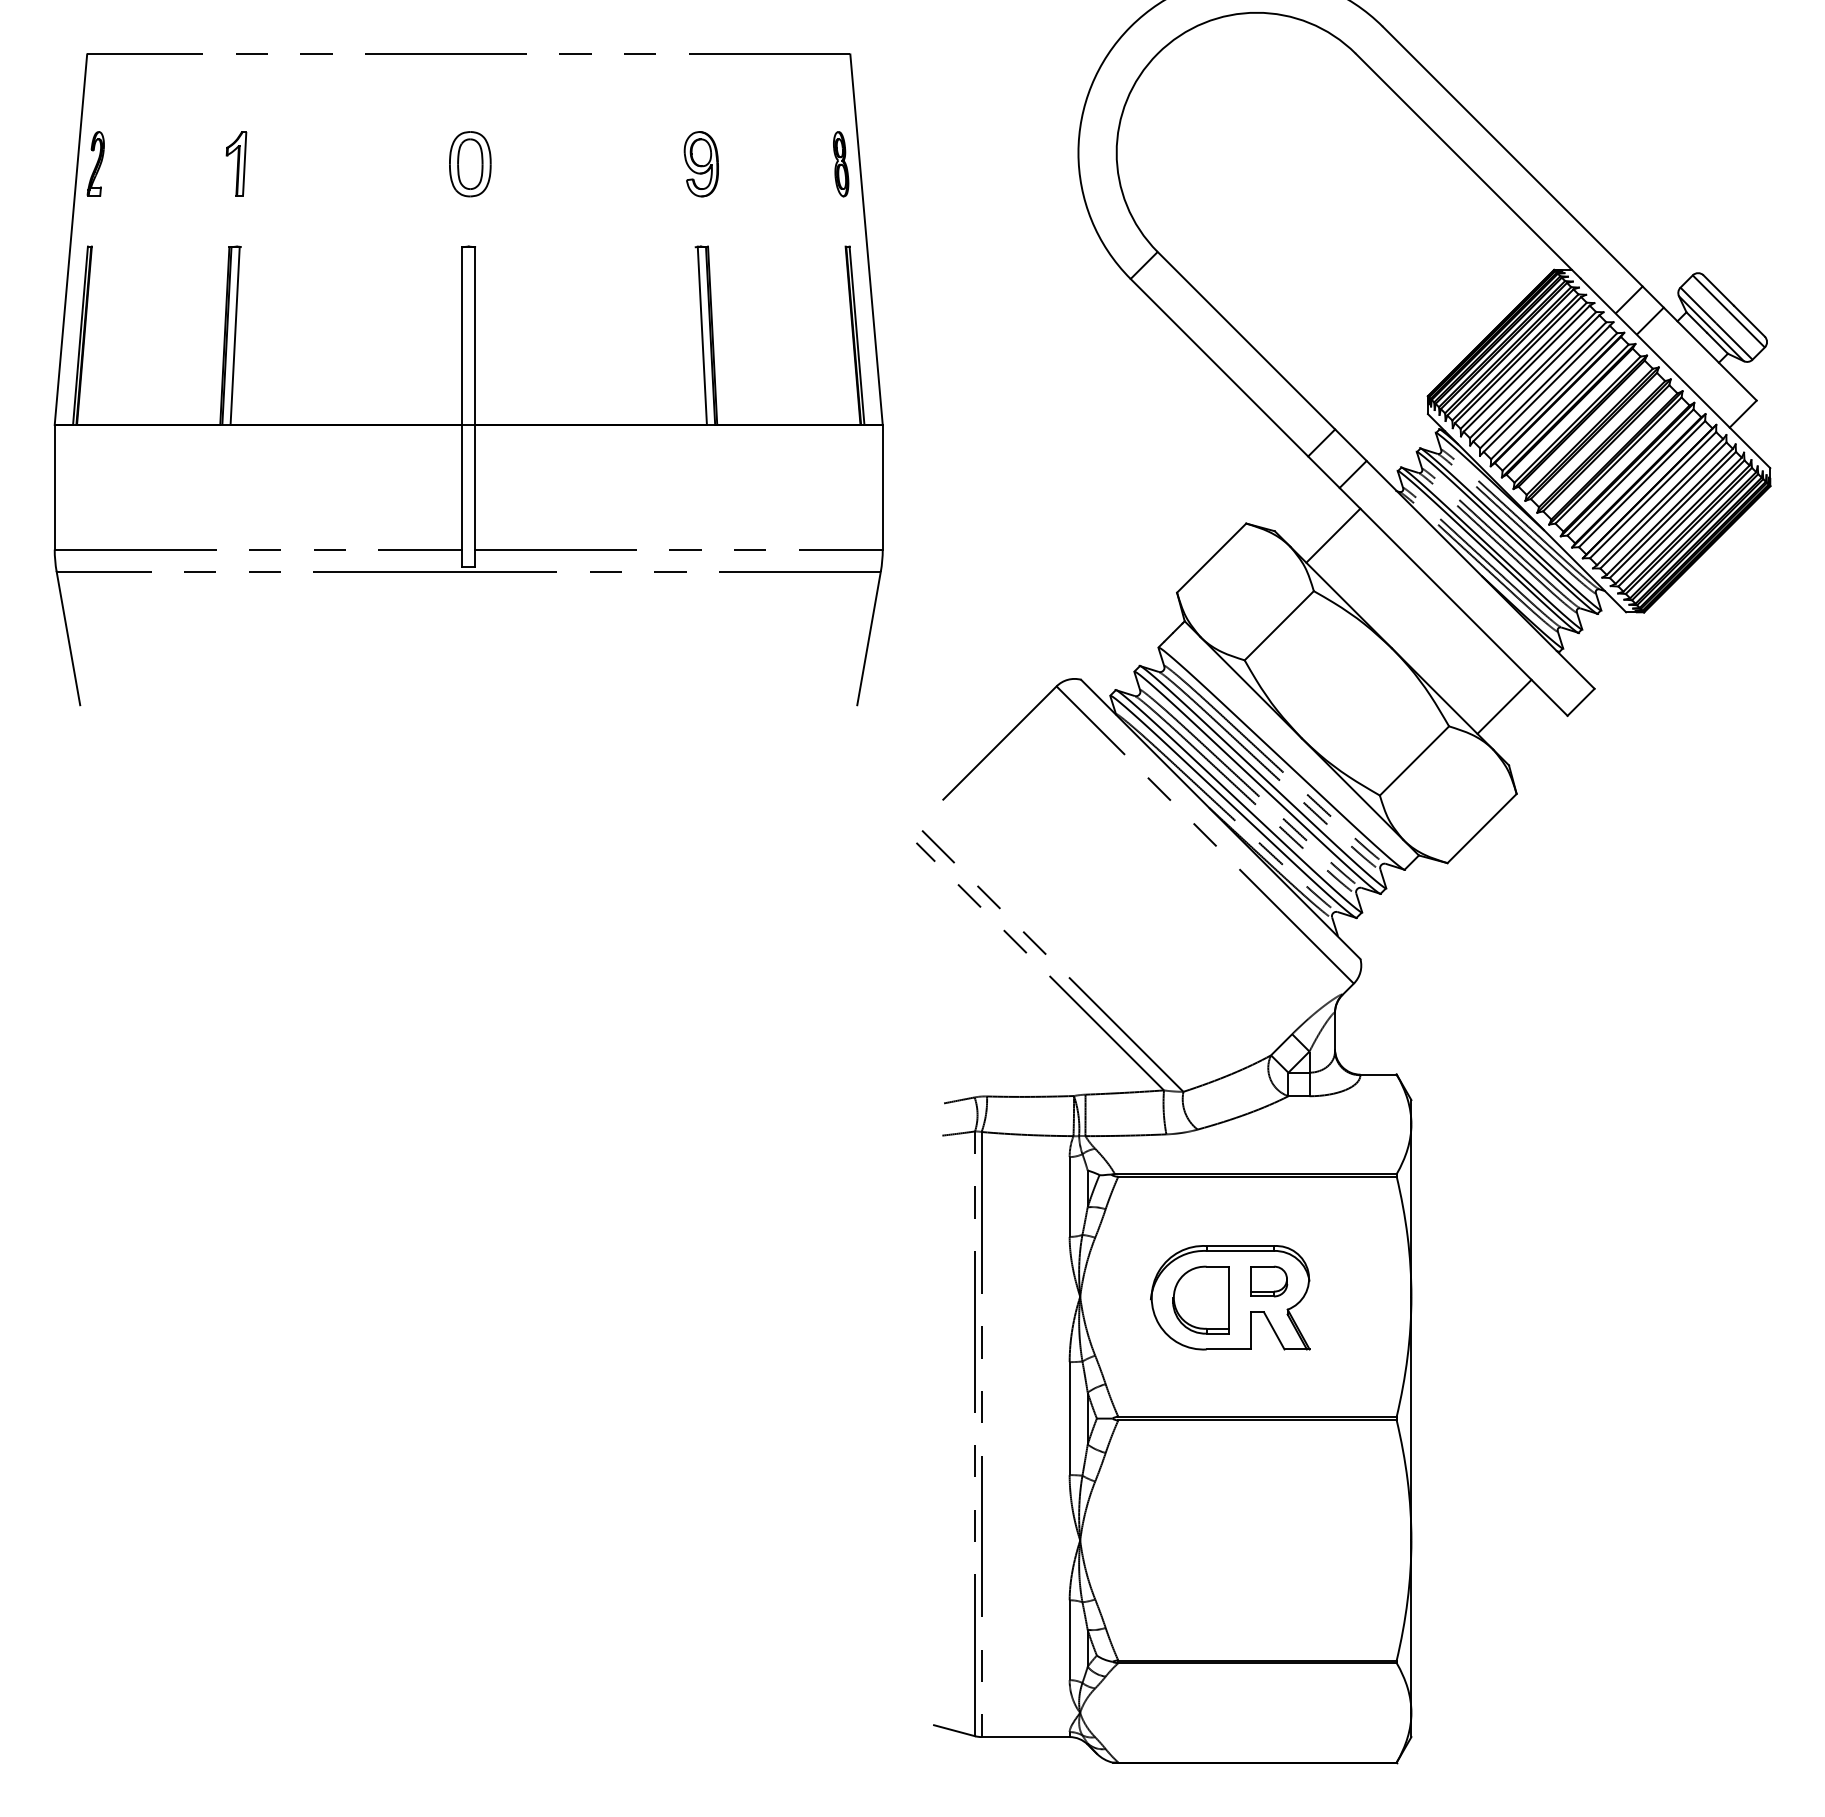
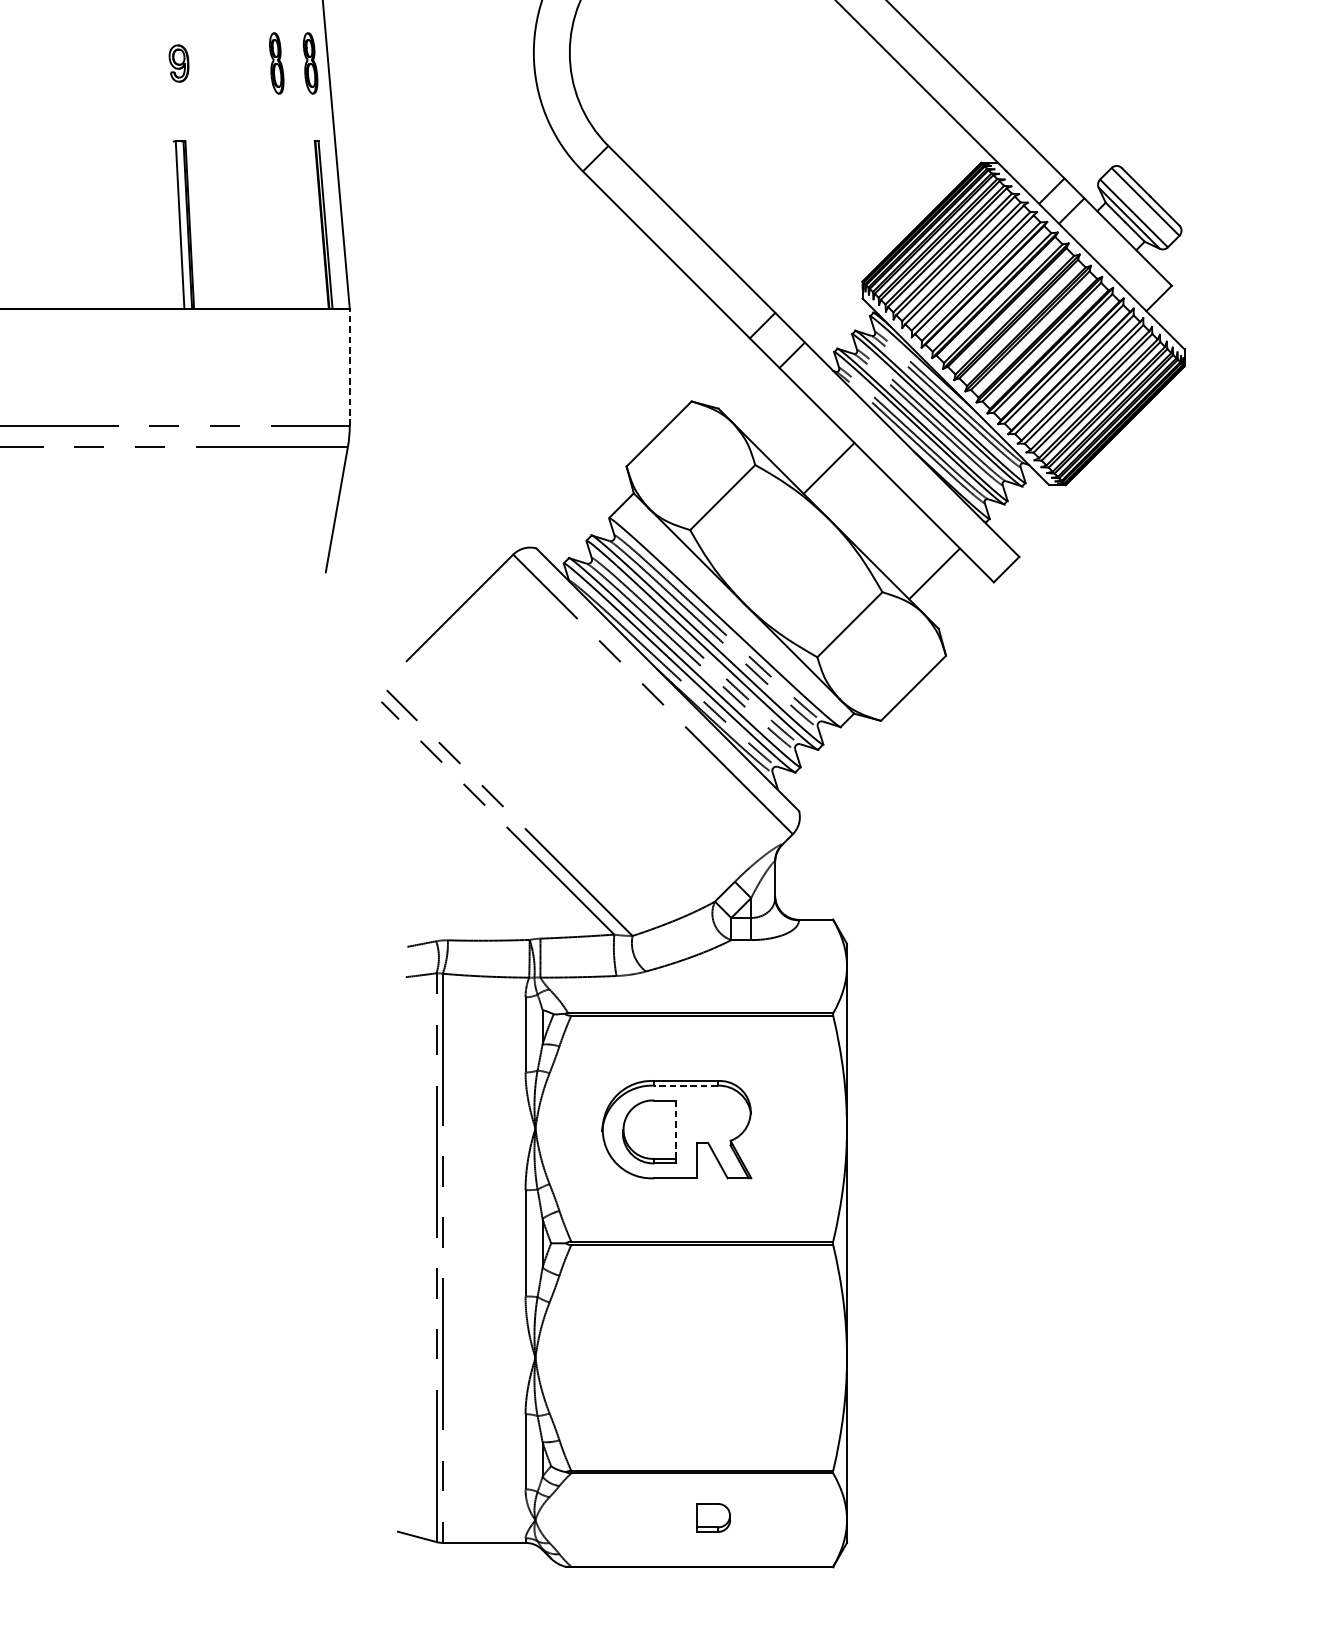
part: (700, 164) -> (178, 63), size x0.6
part: (805, 164) -> (277, 63), added
line: (882, 486) -> (349, 366), solid -> dashed
line: (1333, 535) -> (829, 468), moved
line: (1240, 1250) -> (686, 1085), solid -> dashed
part: (1269, 1281) -> (713, 1517), moved
line: (1229, 1297) -> (675, 1129), solid -> dashed

